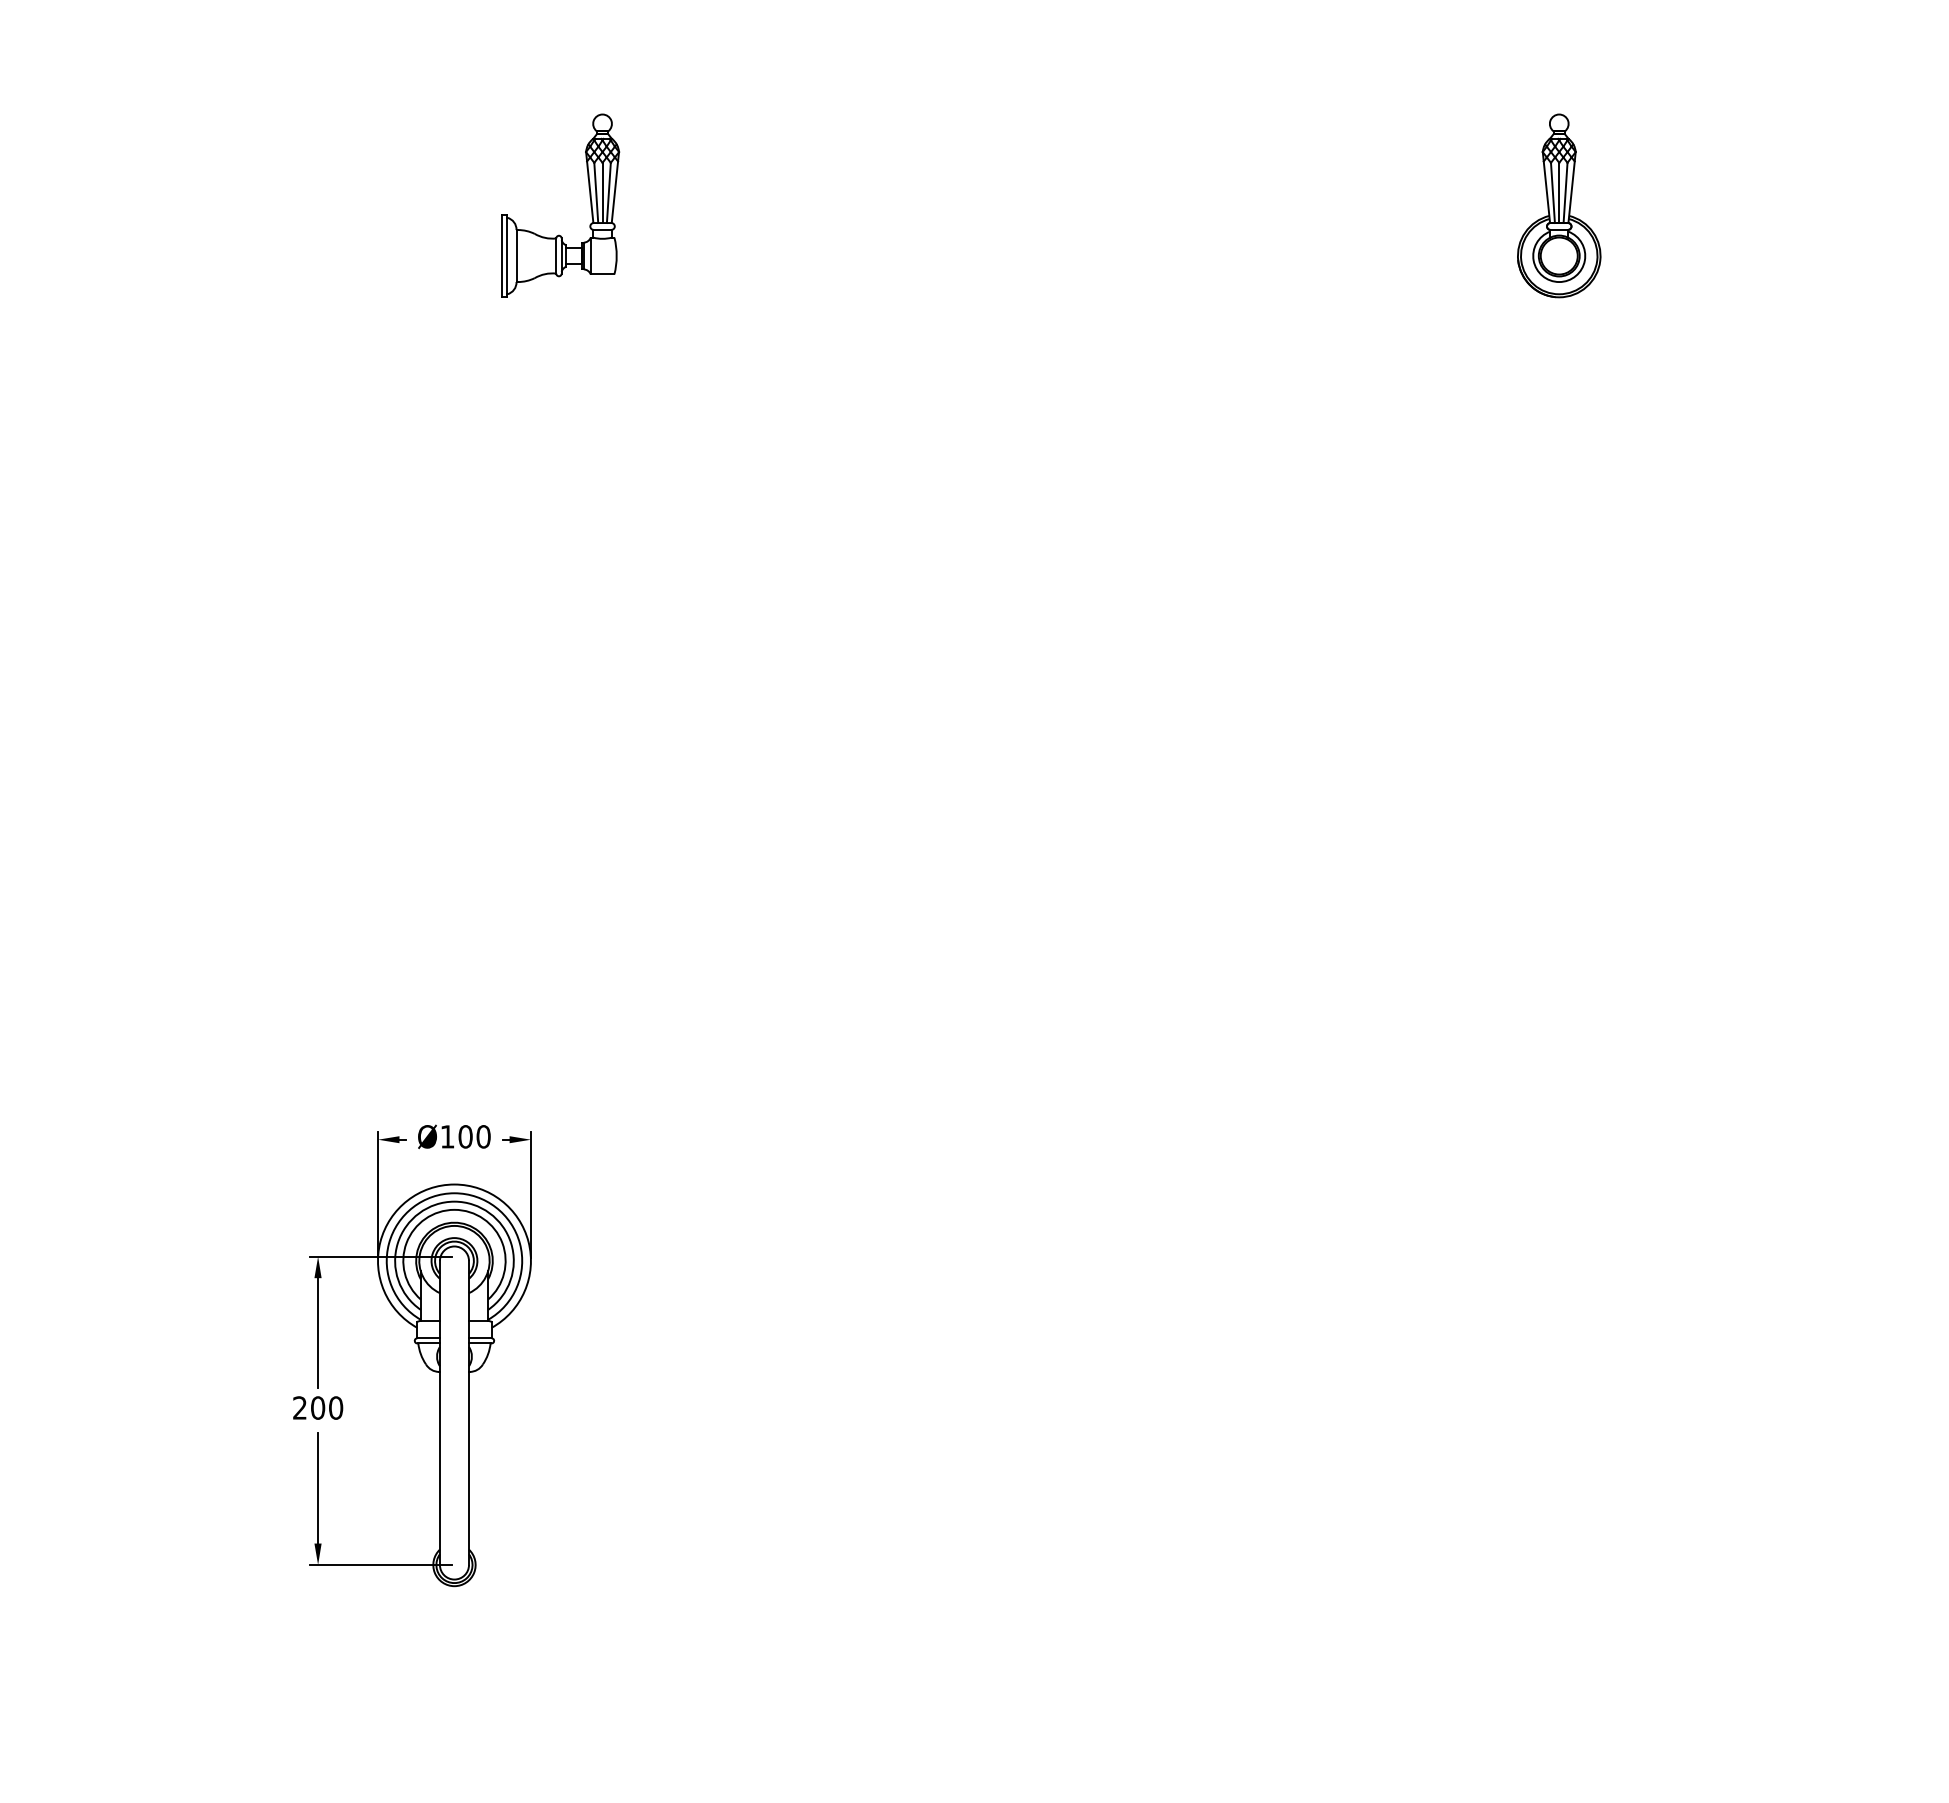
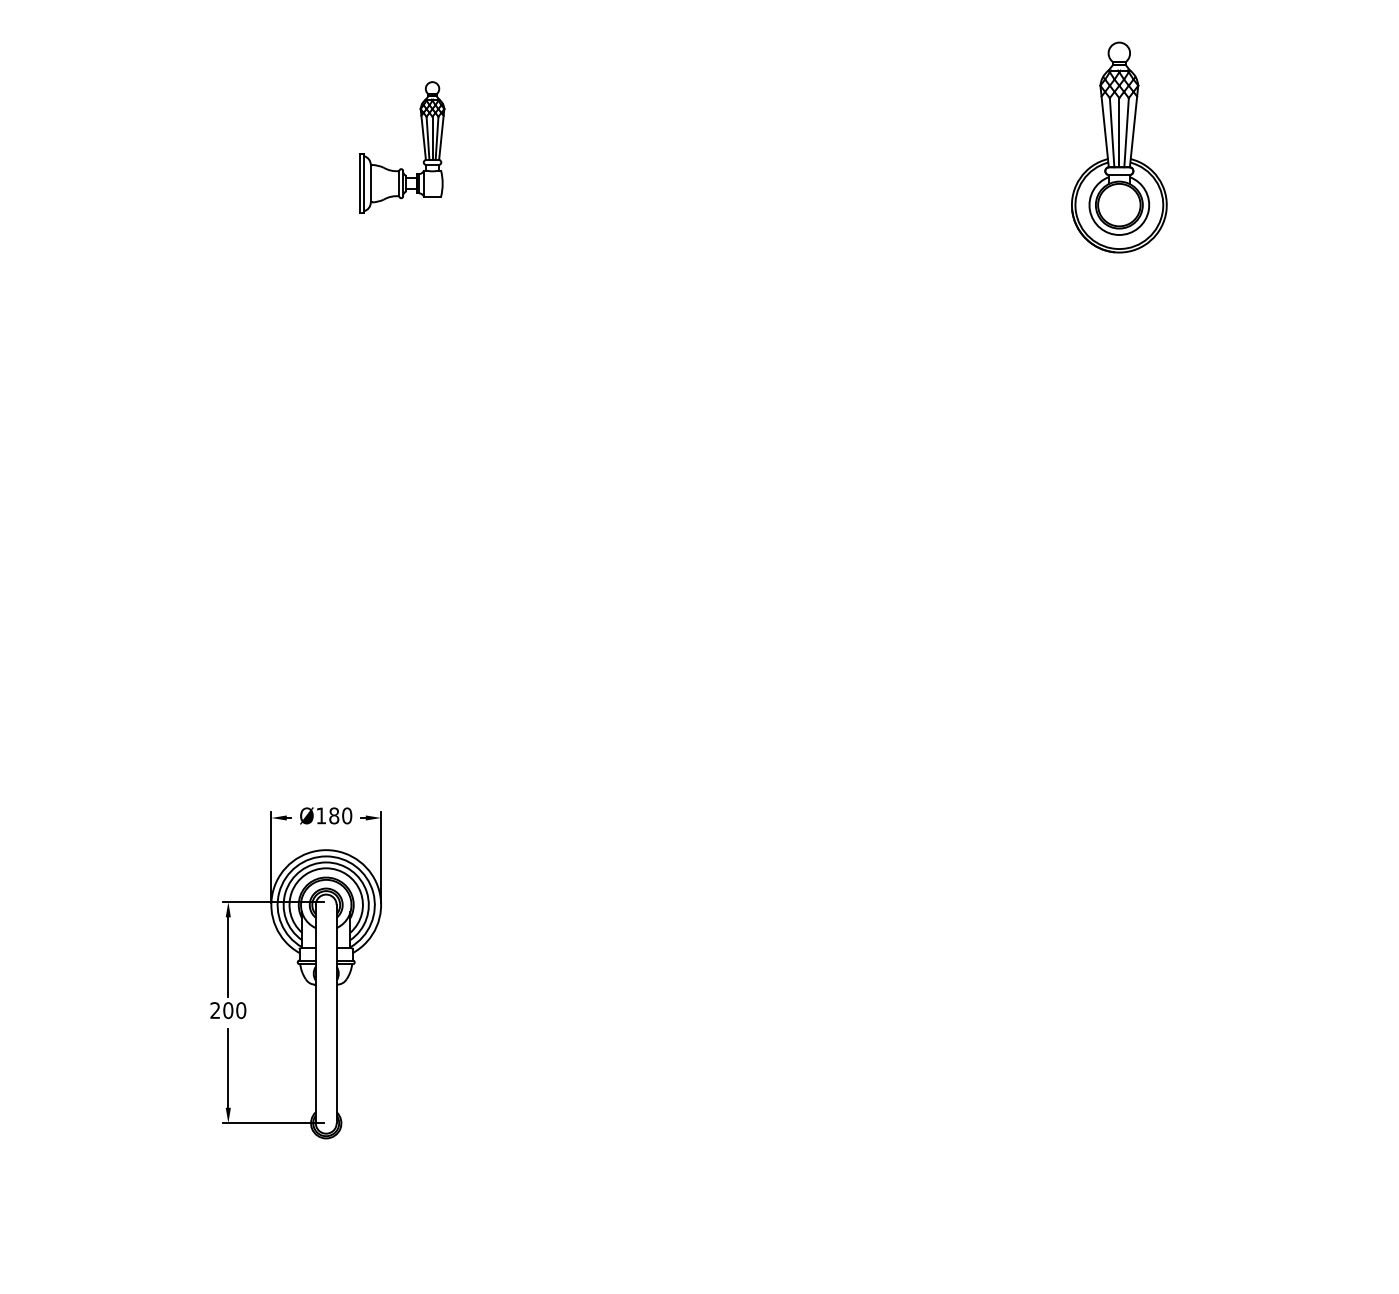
part: (1558, 205) -> (1118, 147), size x1.6
text: (465, 1136) -> (334, 815), Ø100 -> Ø180

